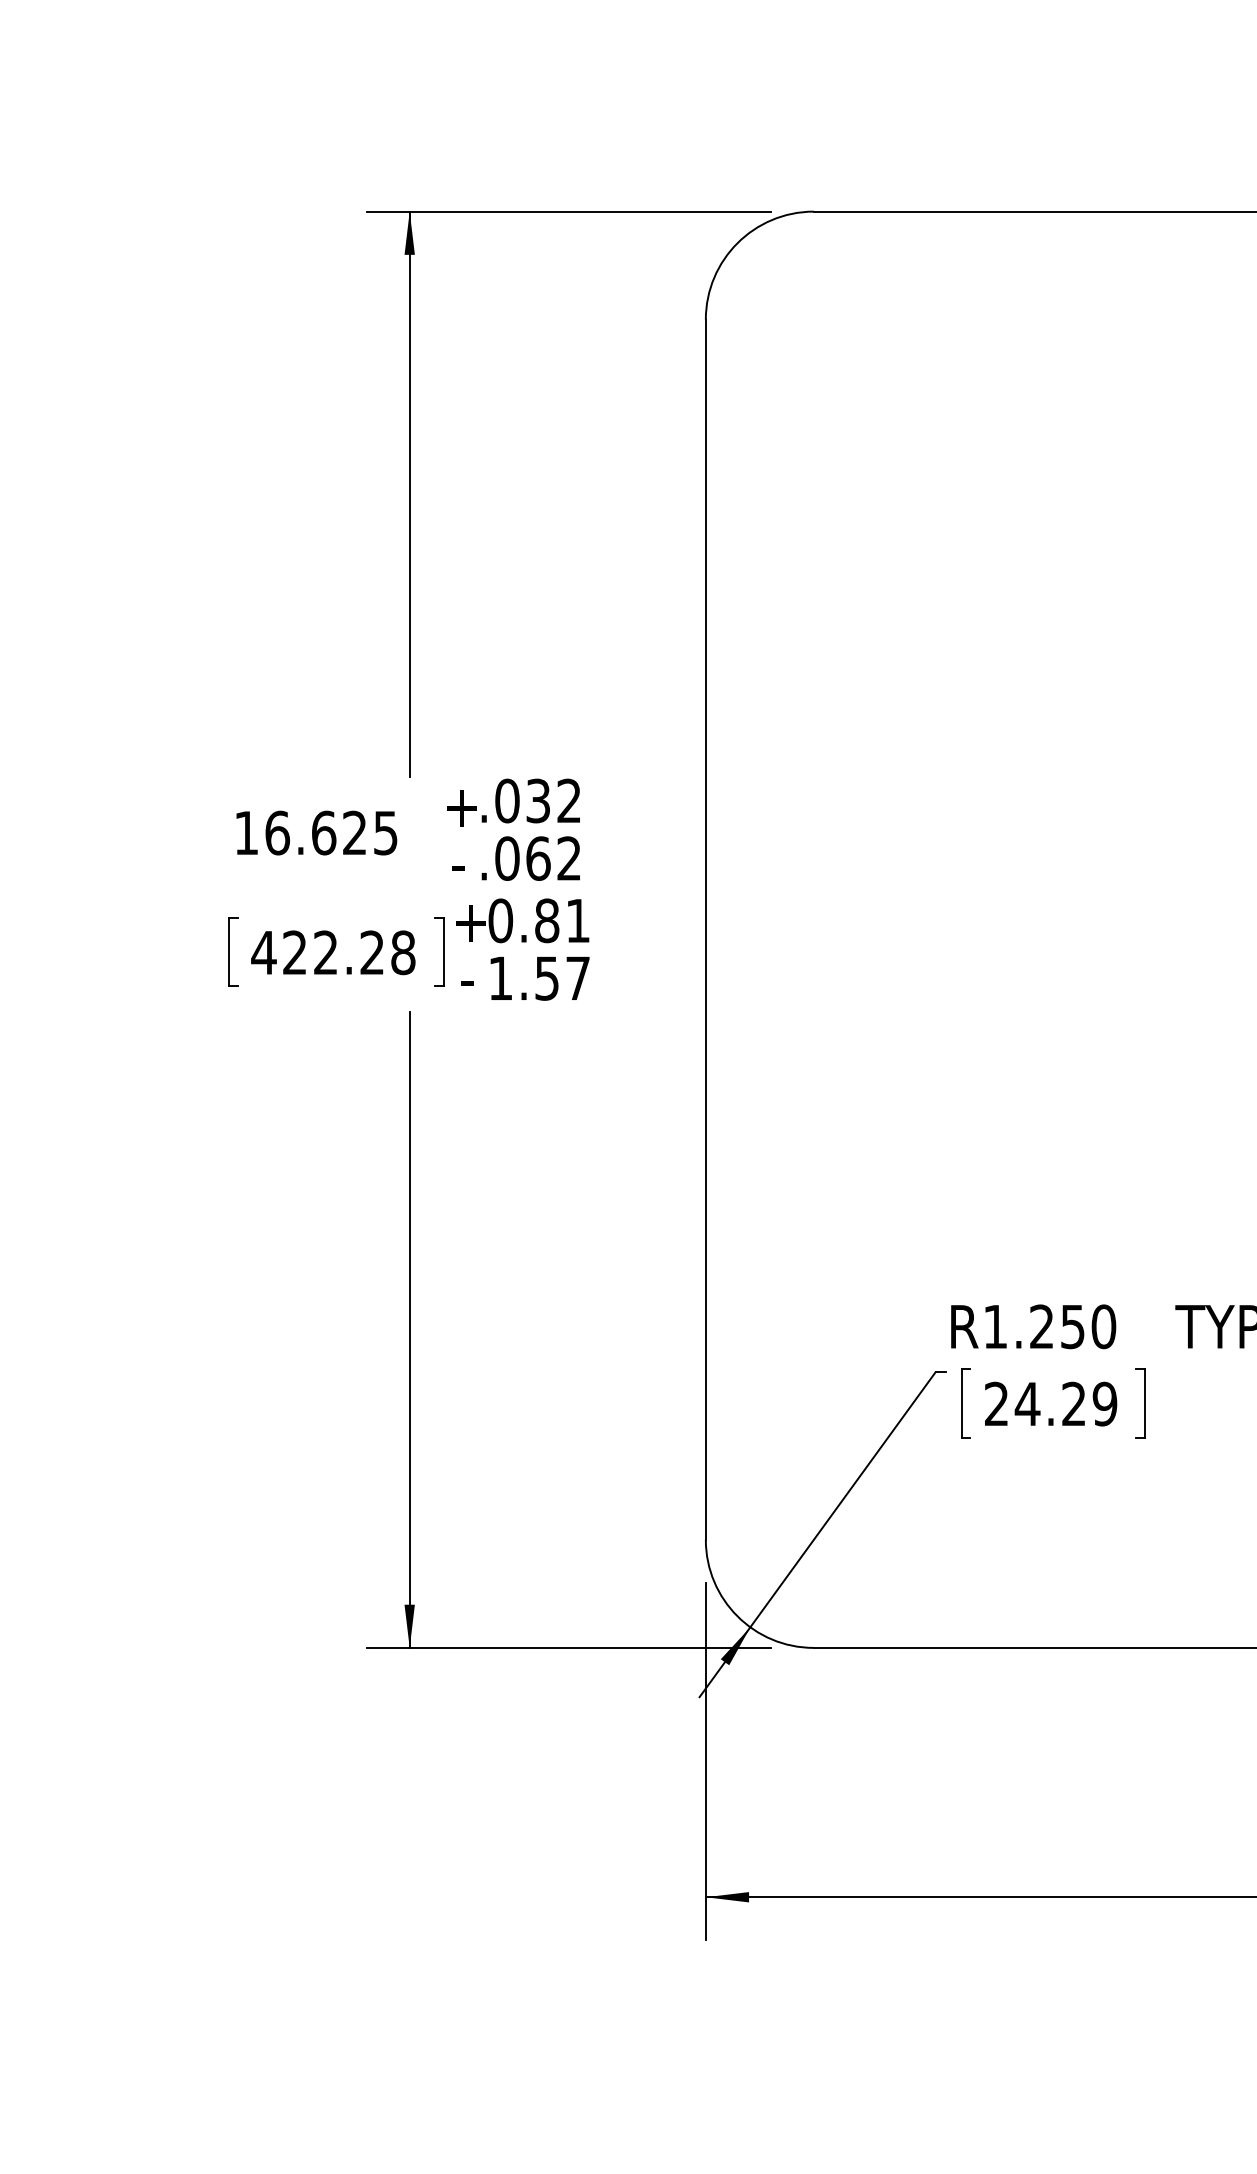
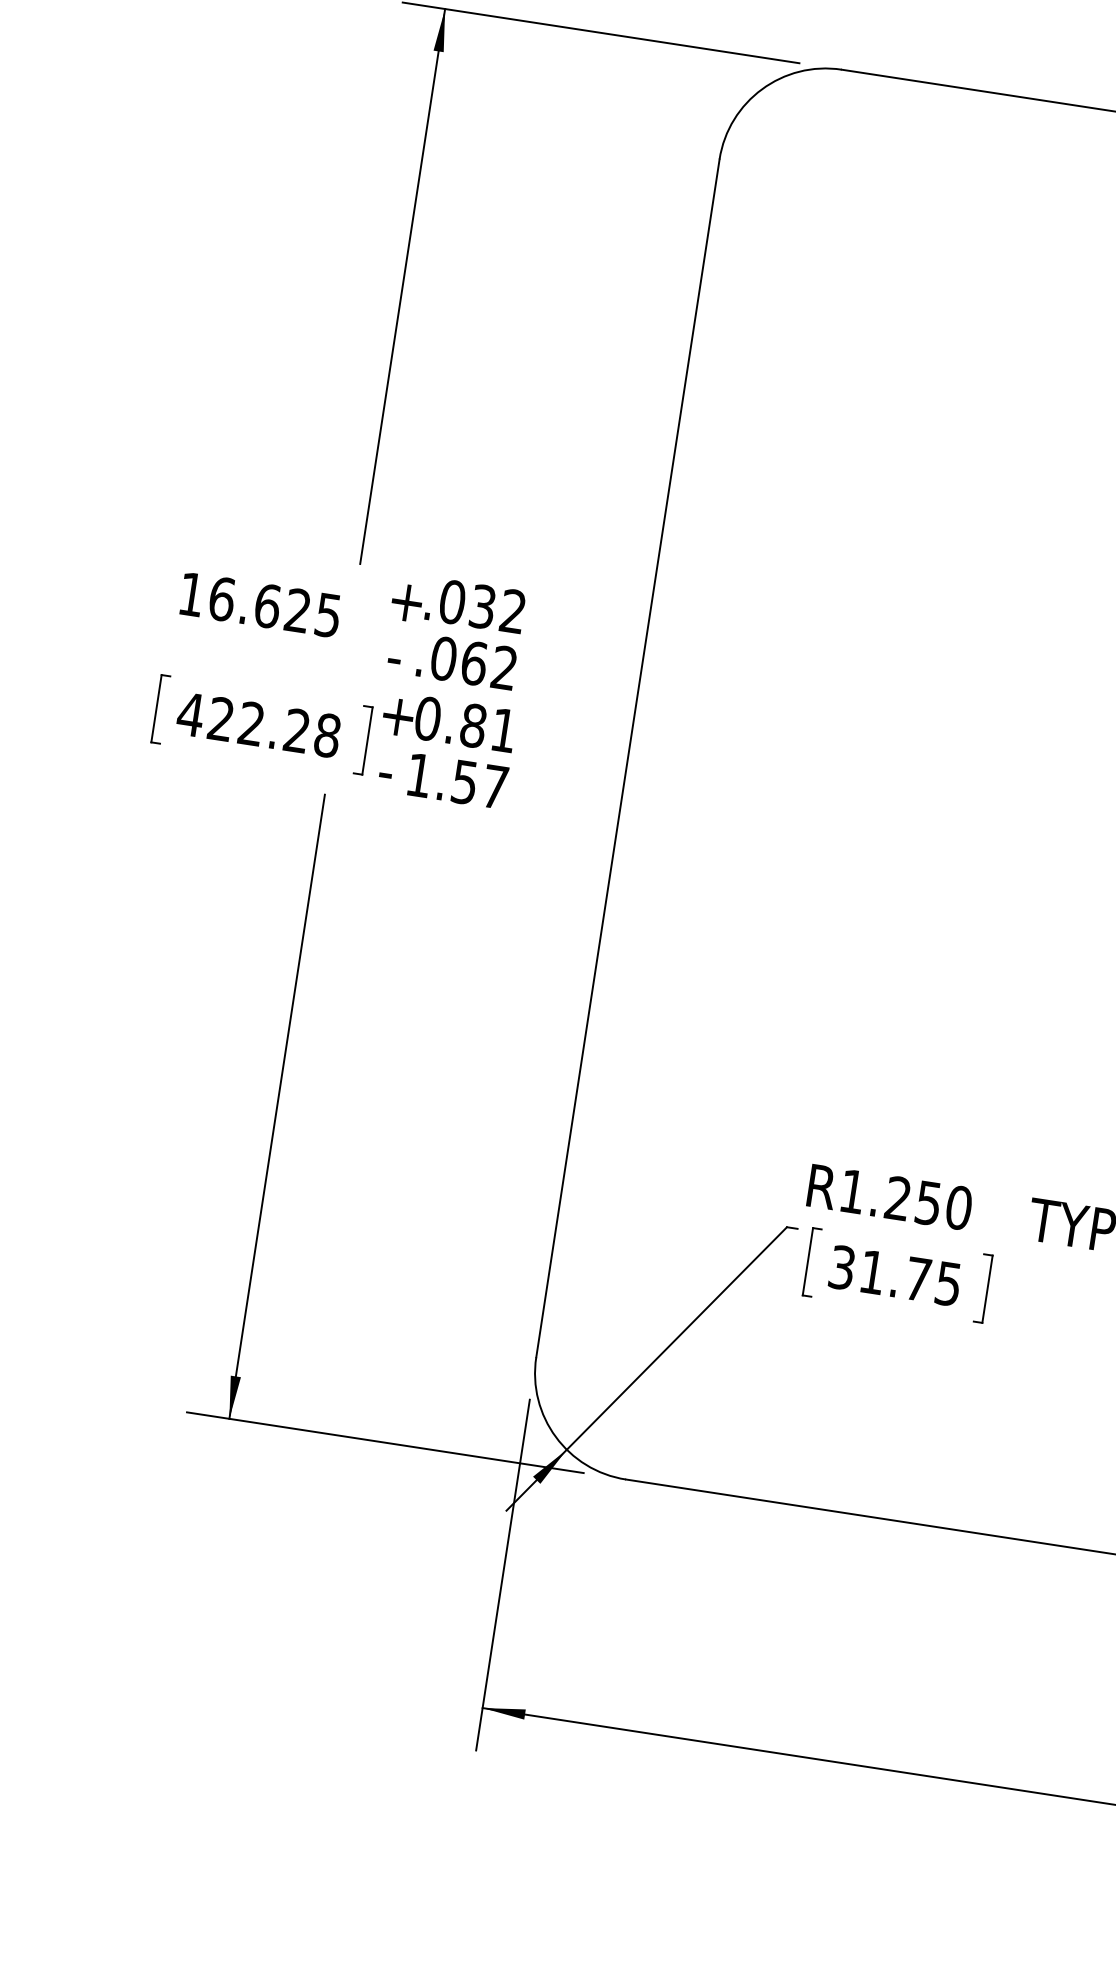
text: (1051, 1403) -> (896, 1275), 24.29 -> 31.75

